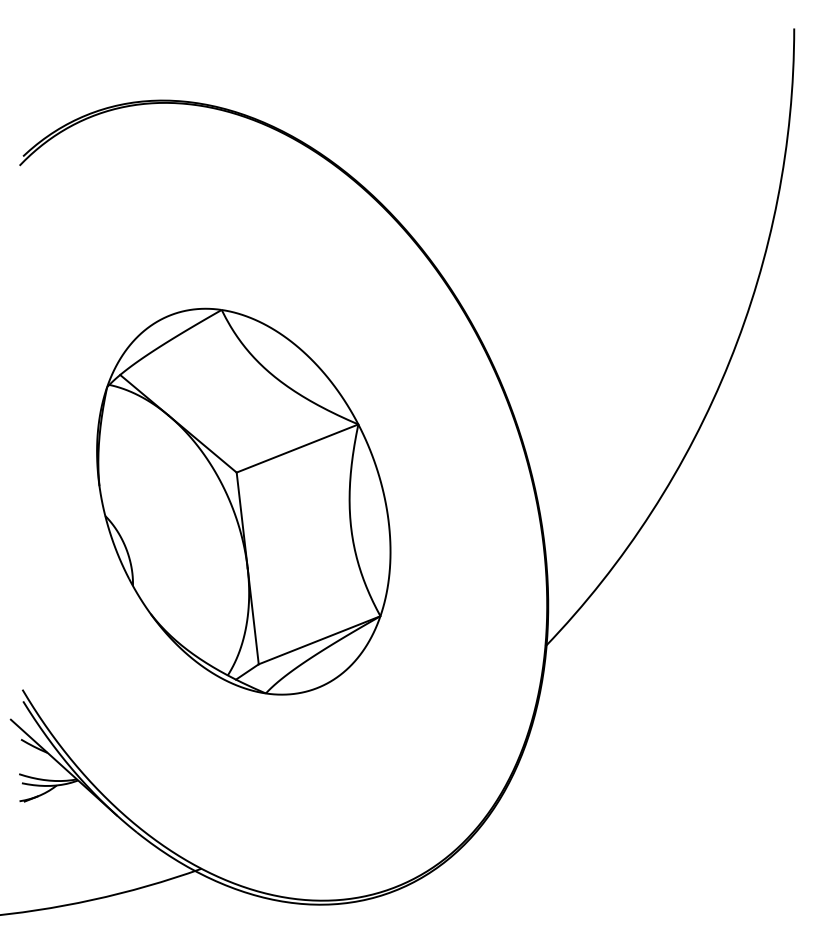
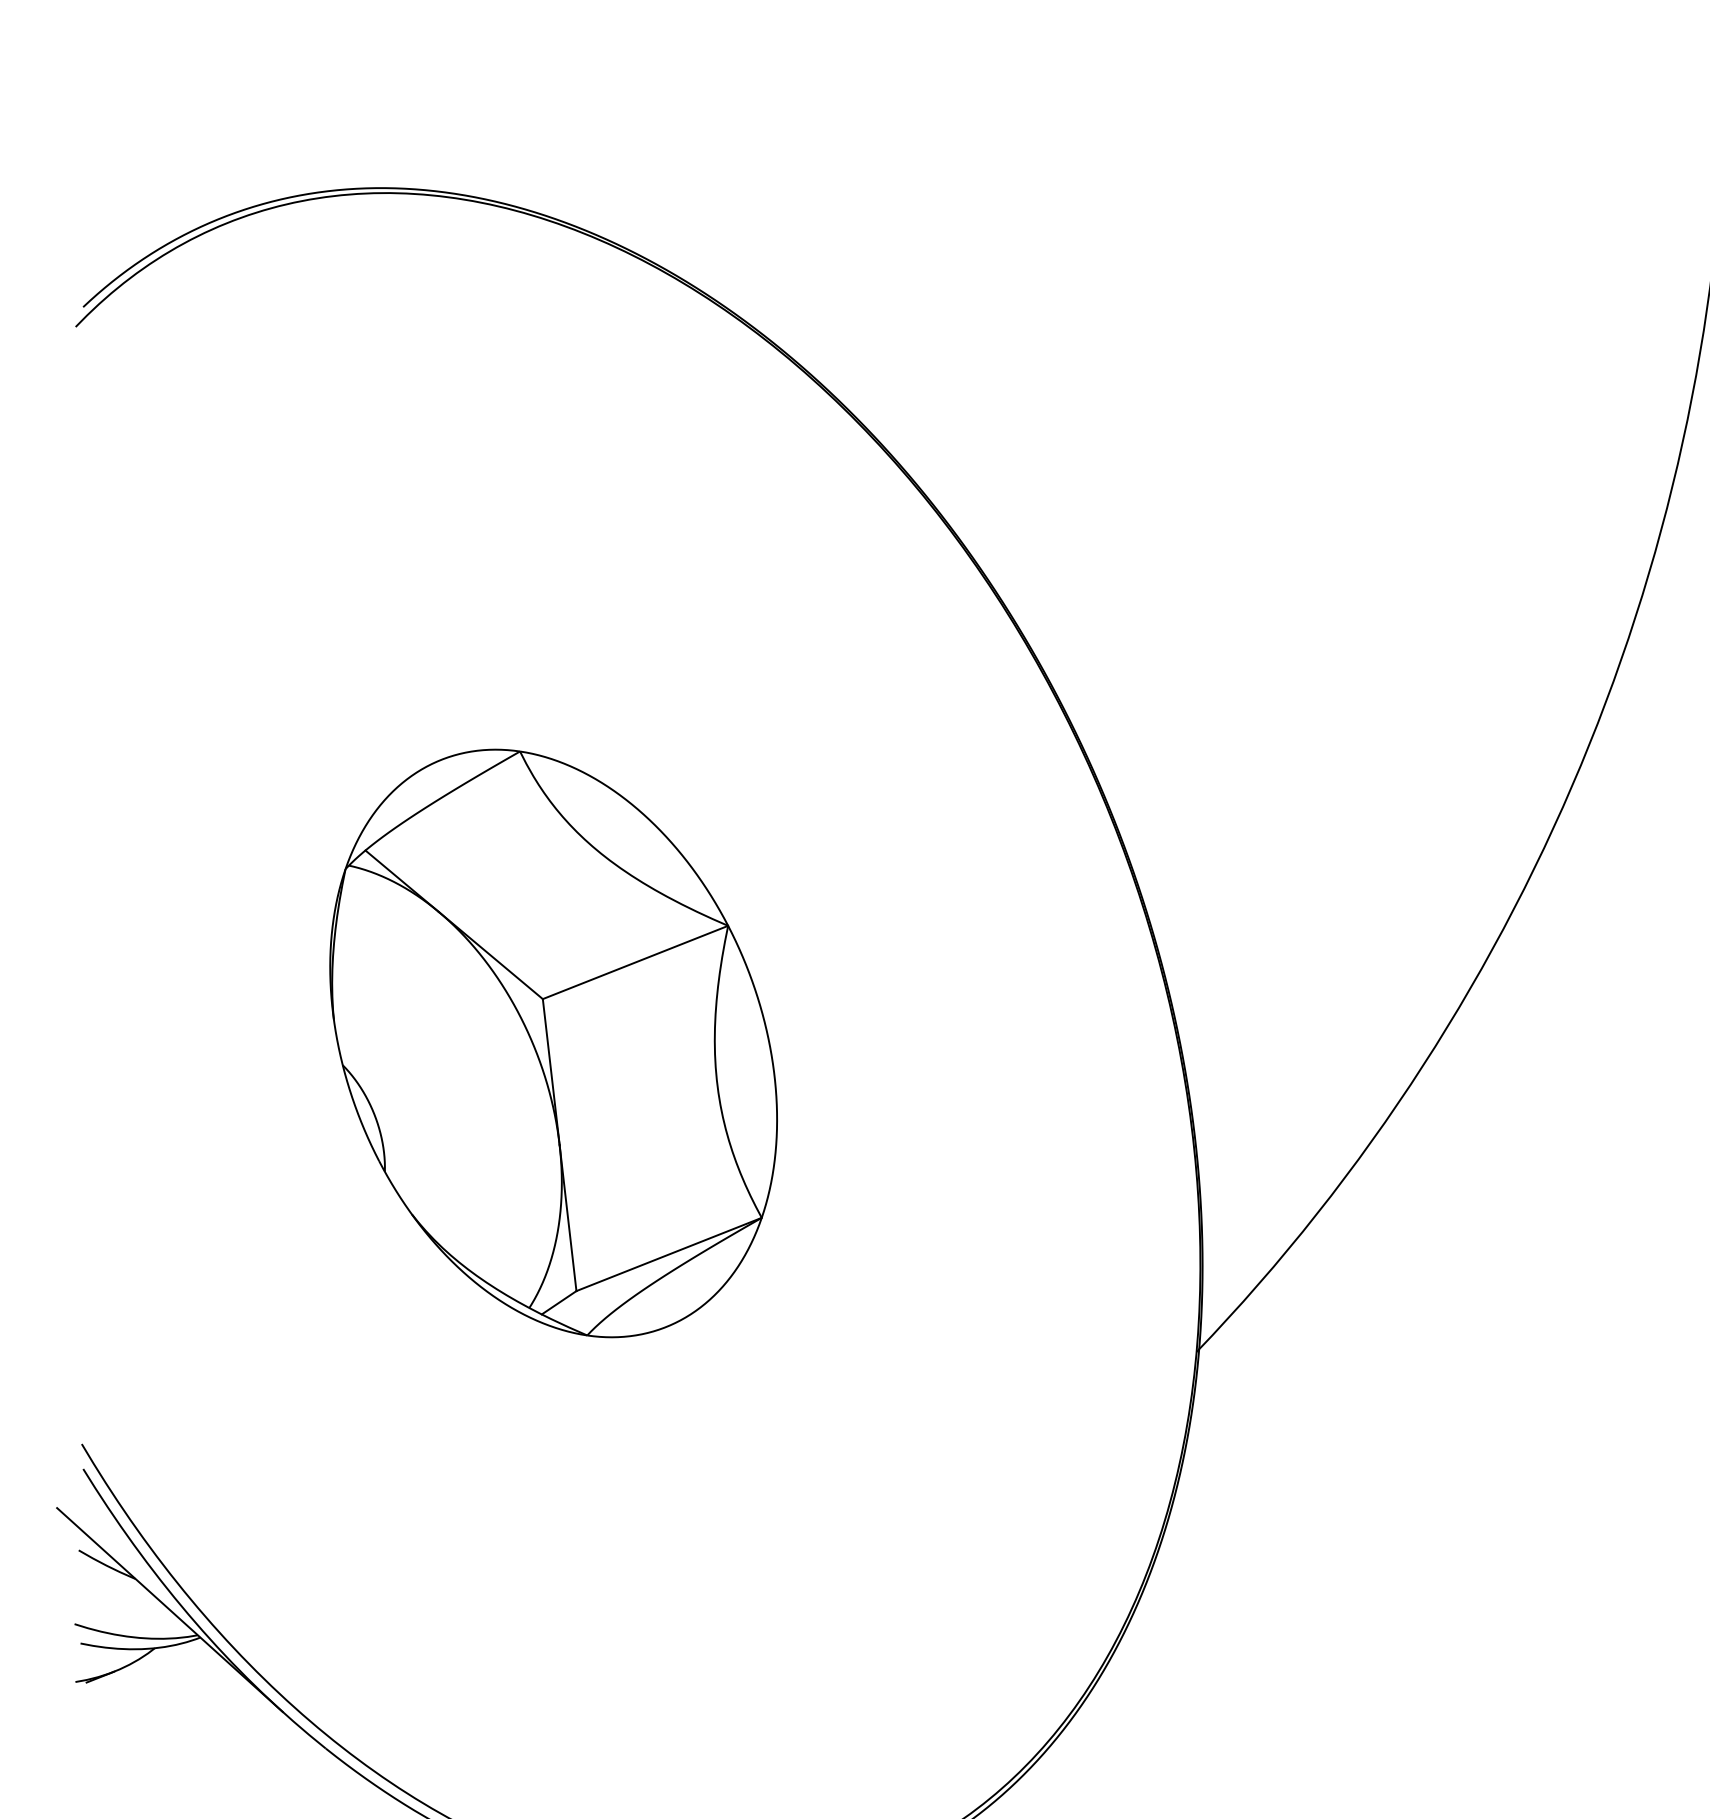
part: (243, 501) -> (552, 1042), size x0.71

